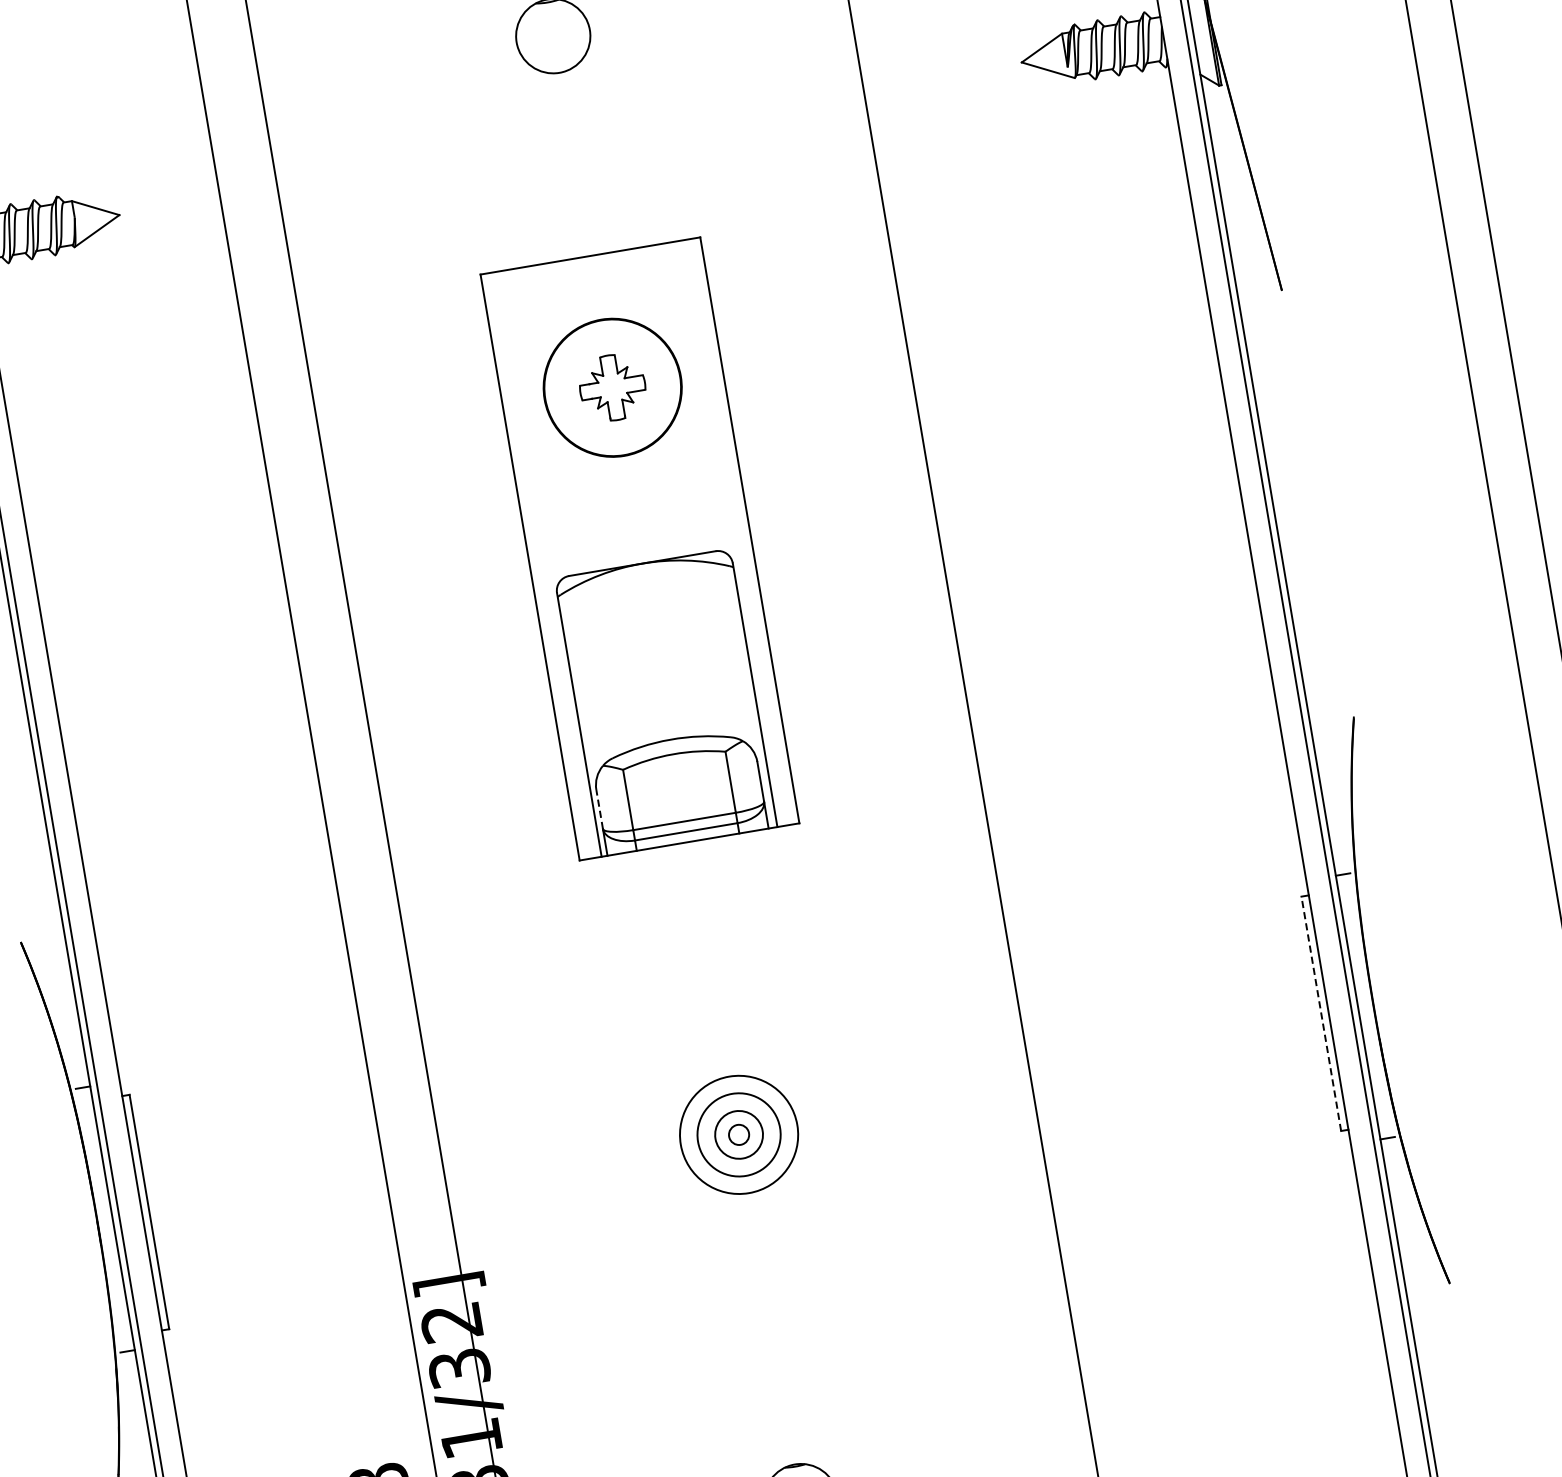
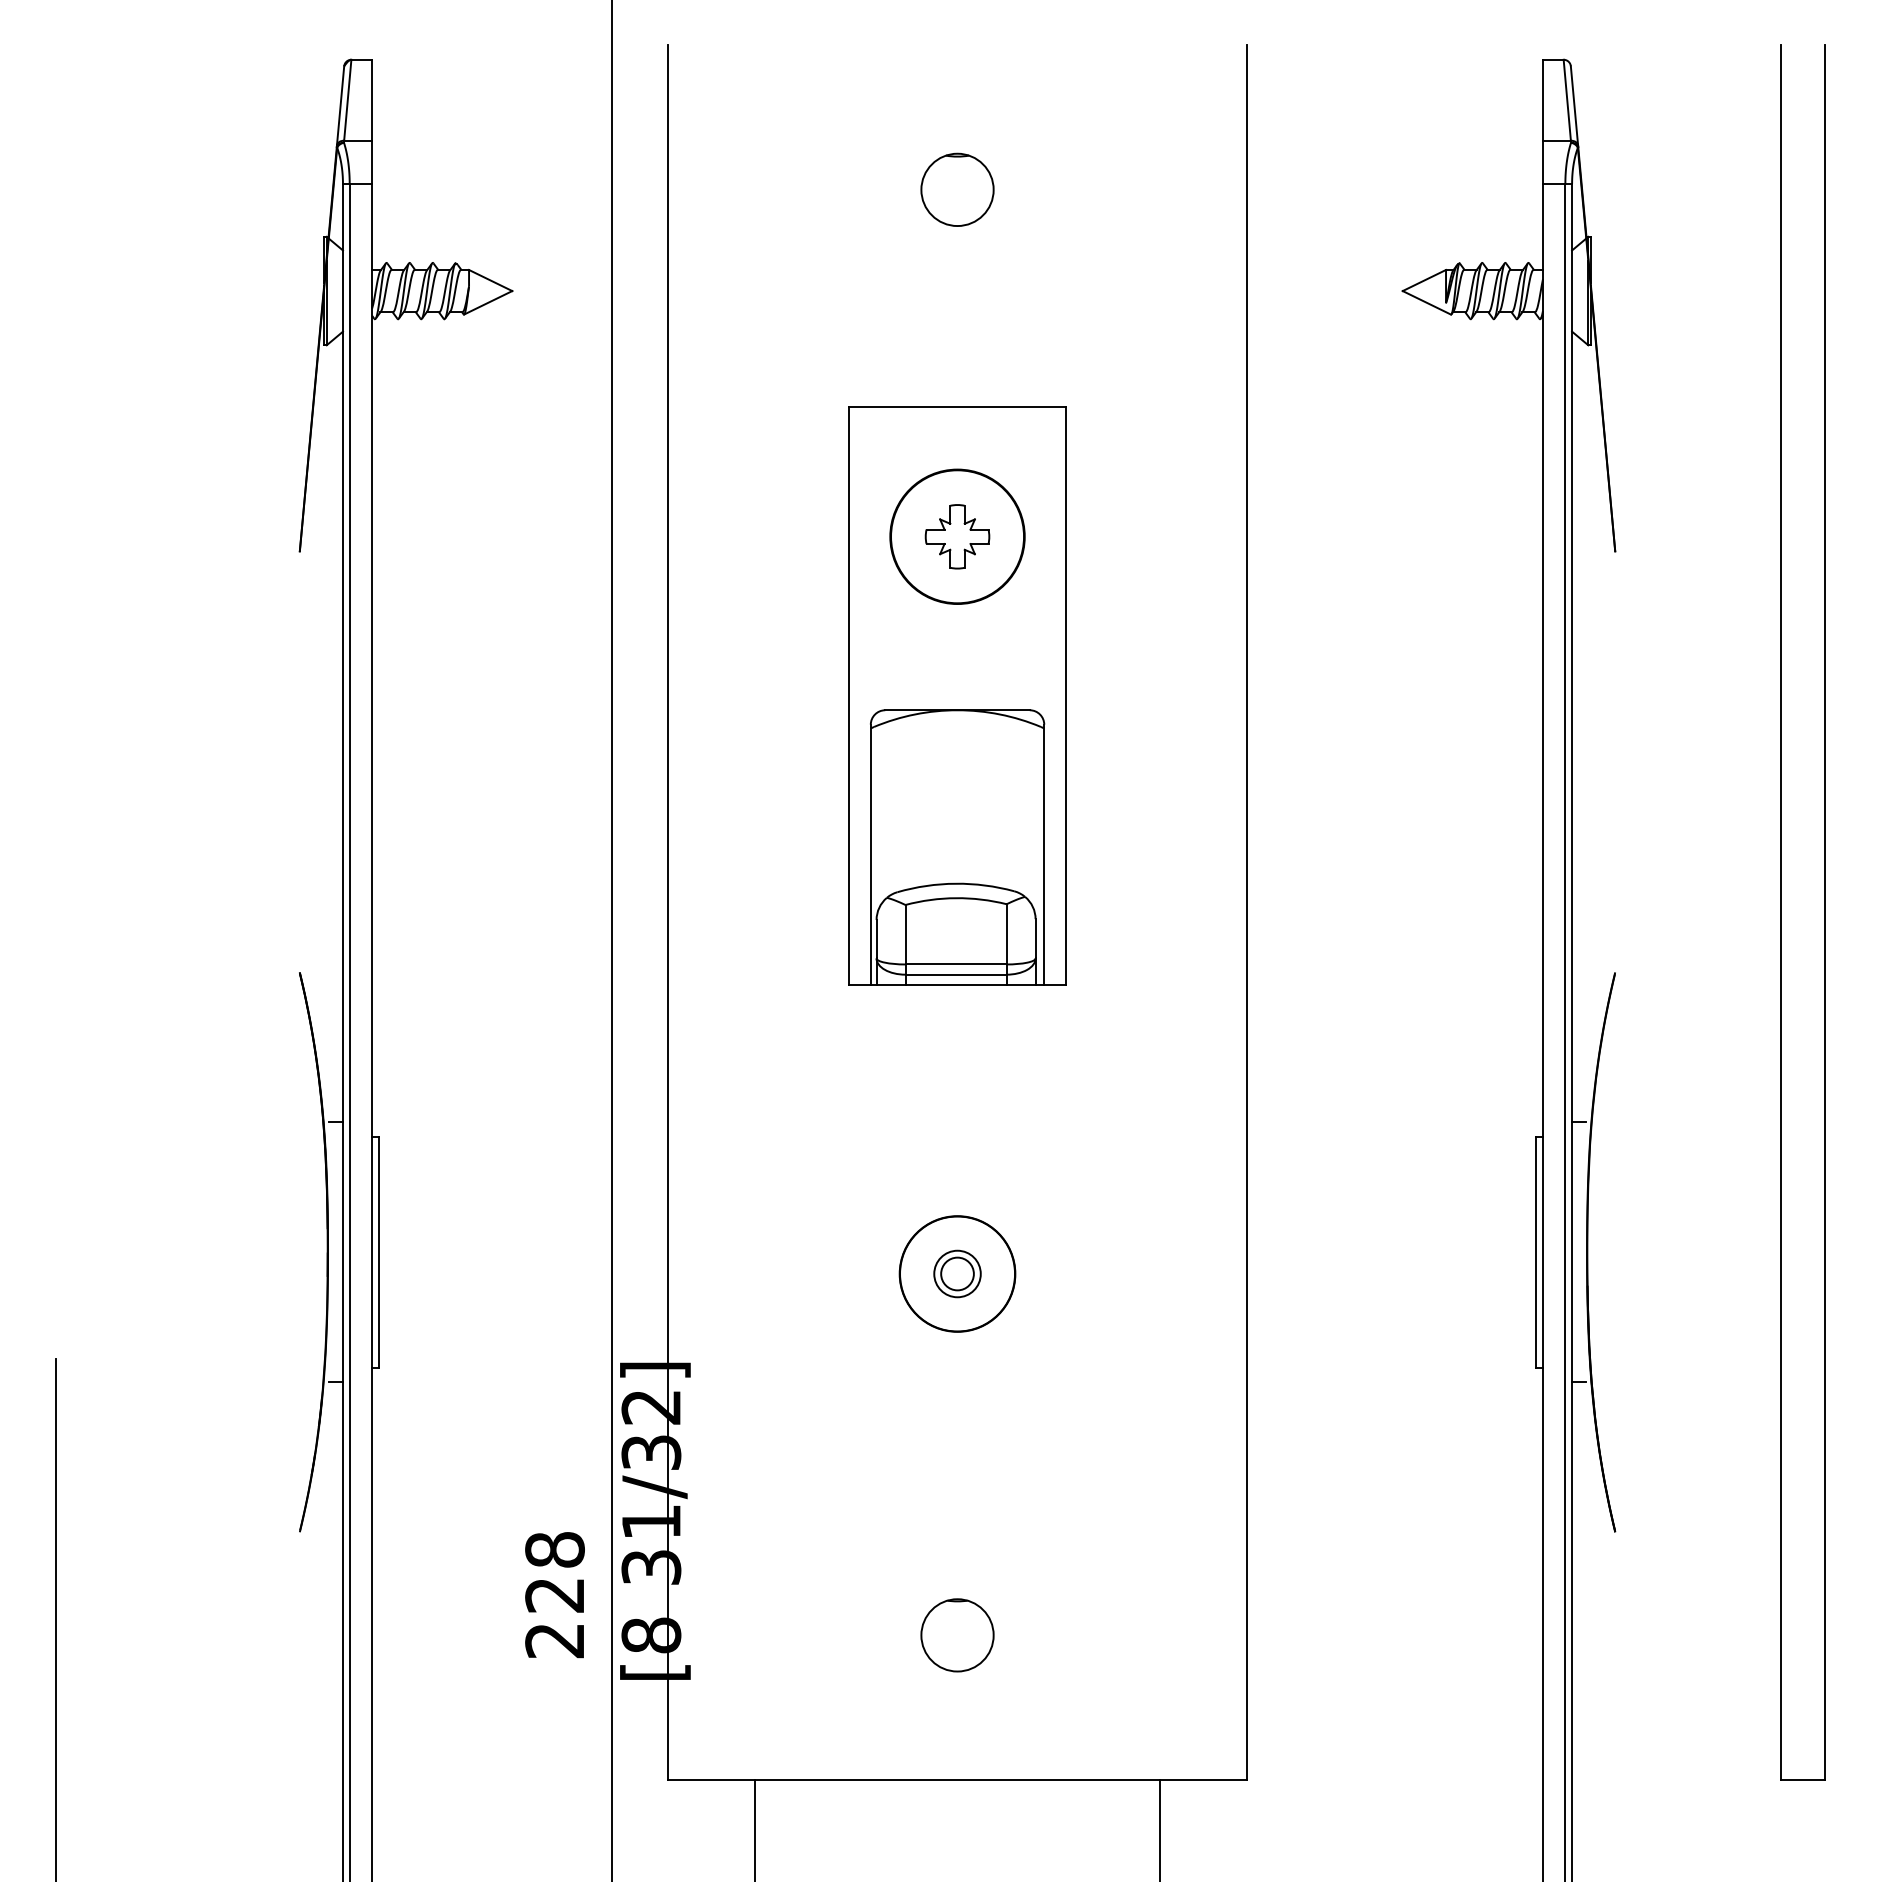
line: (599, 808) -> (876, 938), dashed -> solid
line: (1321, 1014) -> (1535, 1252), dashed -> solid
circle: (738, 1134) -> (957, 1273), size x1.43
circle: (738, 1134) -> (957, 1273), size x1.67

